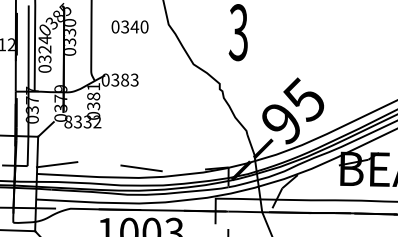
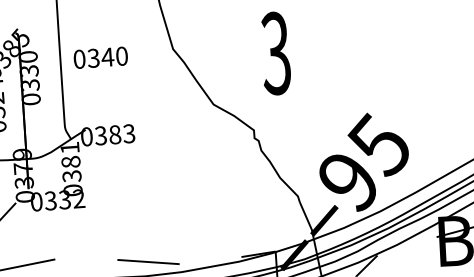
text: (129, 26) -> (99, 57), moved
text: (68, 122) -> (36, 202), 8332 -> 0332

